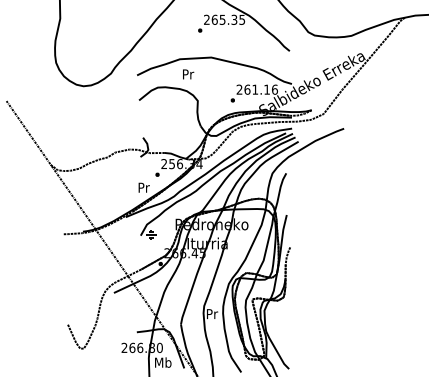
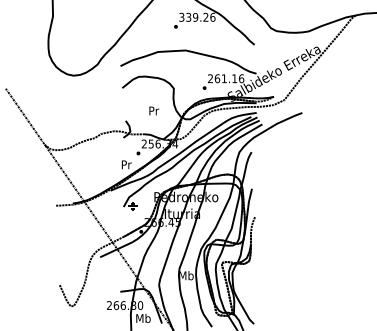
text: (224, 19) -> (197, 17), 265.35 -> 339.26
text: (188, 74) -> (154, 111), moved
text: (212, 313) -> (186, 275), Pr -> Mb

